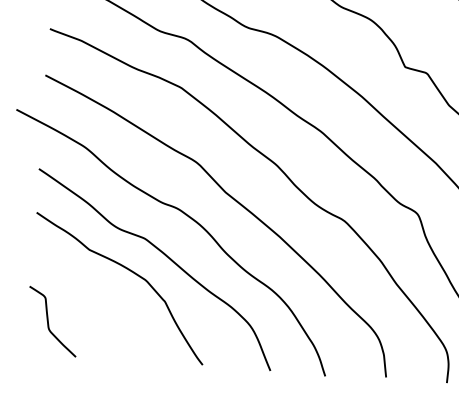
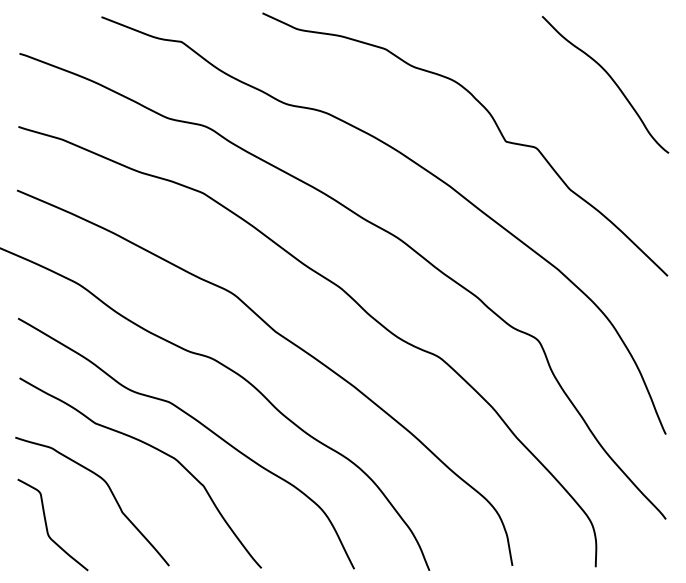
curve: (96, 299) -> (109, 490), added

